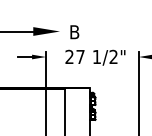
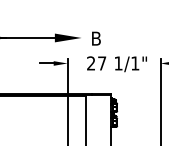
text: (113, 57) -> (135, 63), 1/2" -> 1/1"

